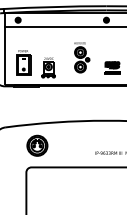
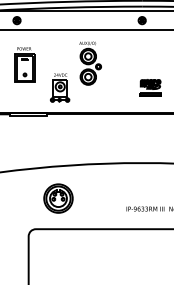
part: (82, 57) -> (91, 63), moved
part: (23, 62) -> (24, 64), moved
part: (37, 145) -> (58, 198), moved

